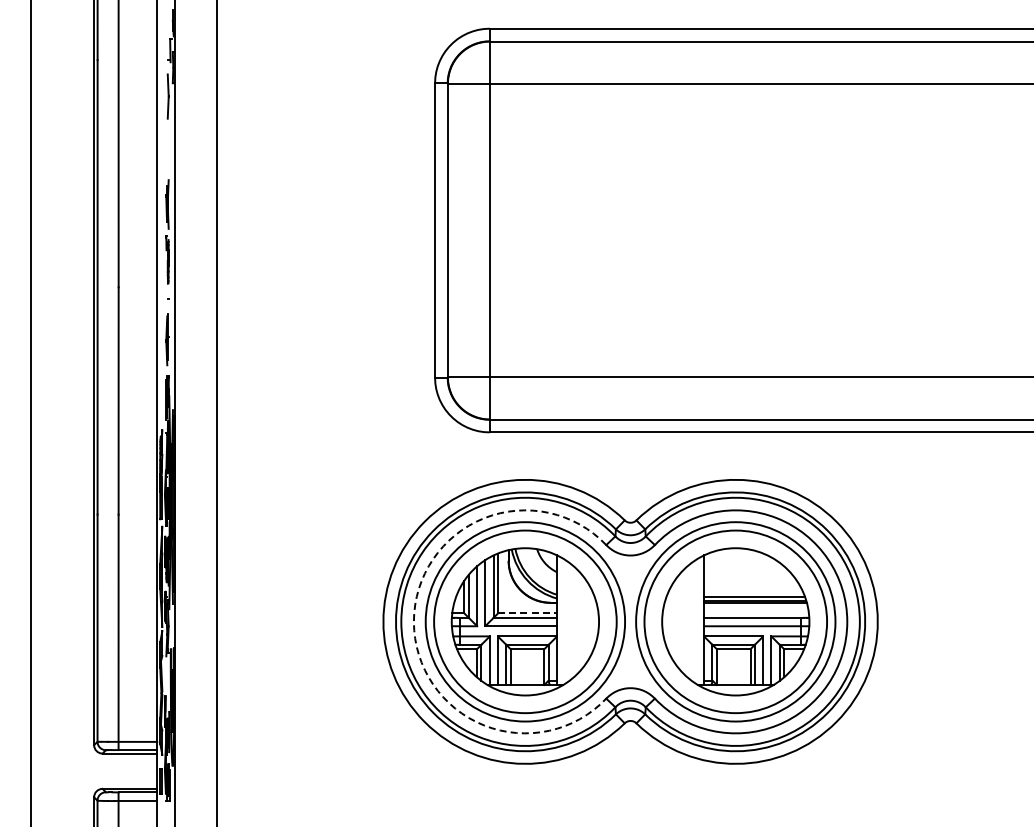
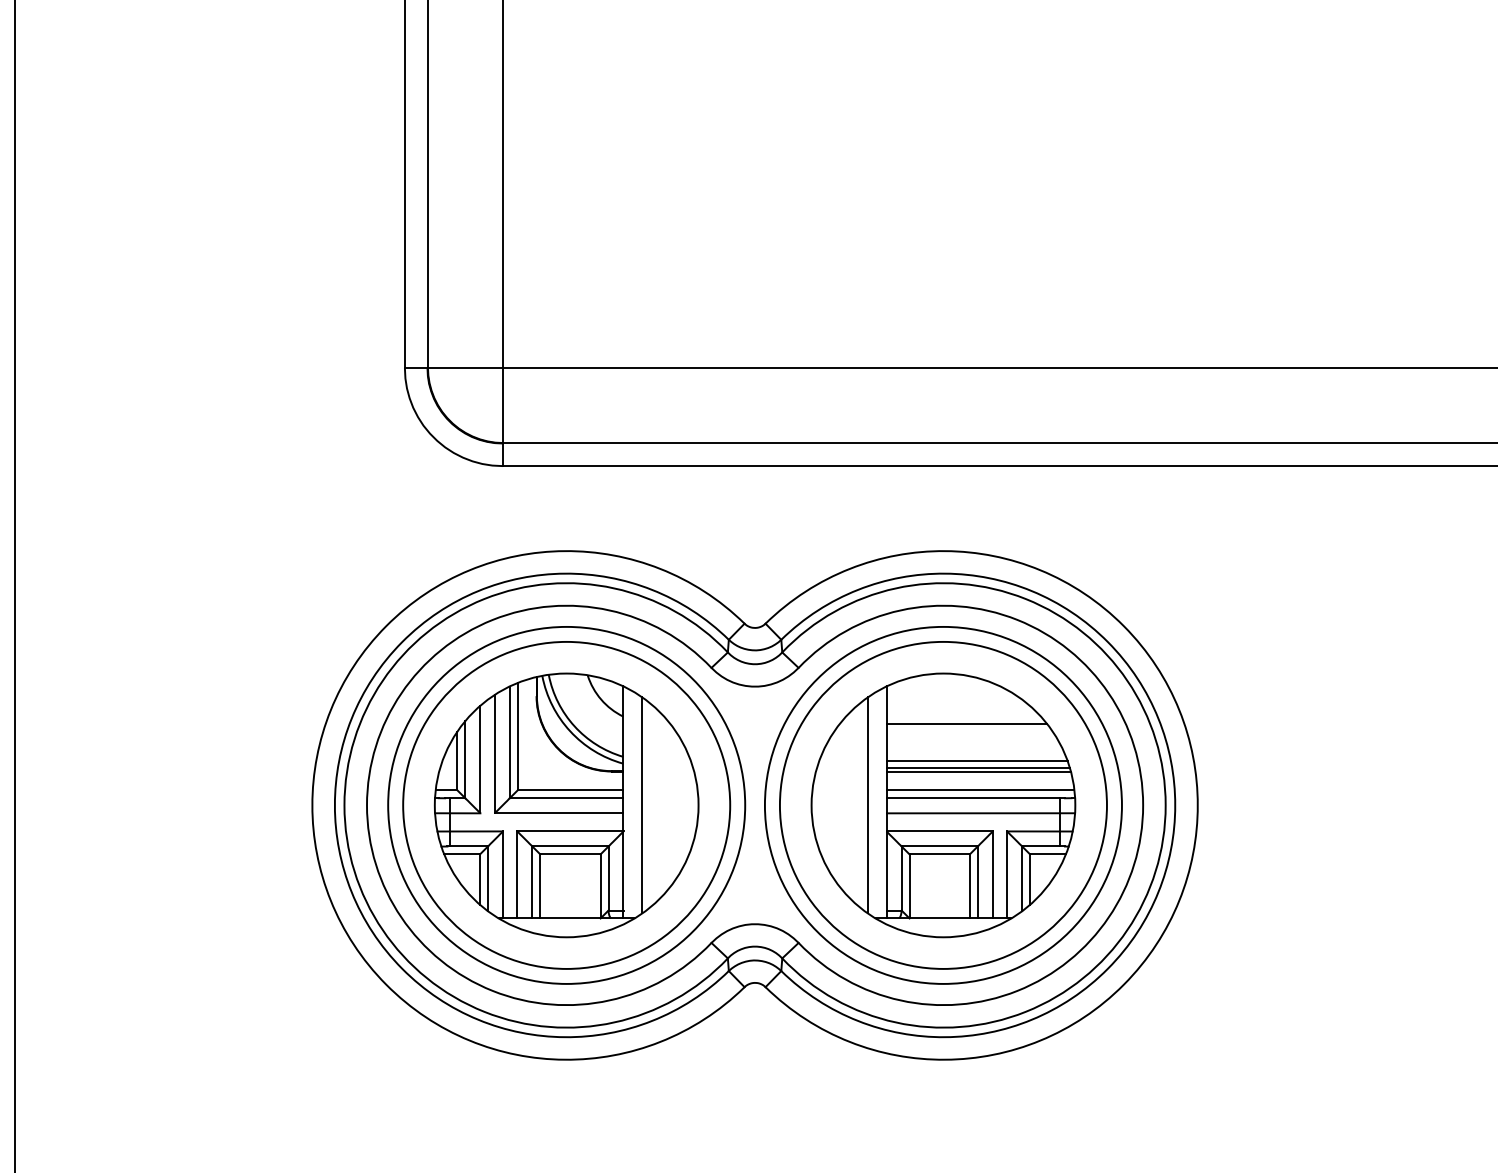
line: (748, 576) -> (966, 724), added
line: (528, 613) -> (572, 790), dashed -> solid
line: (756, 613) -> (980, 790), added
arc: (413, 621) -> (366, 804), dashed -> solid
line: (567, 621) -> (642, 804), added
line: (693, 621) -> (867, 804), added

